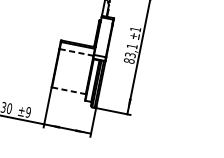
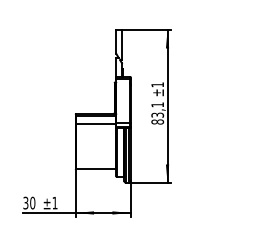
line: (76, 52) -> (96, 124), dashed -> solid
line: (69, 90) -> (96, 169), dashed -> solid
text: (28, 111) -> (54, 202), ±9 -> ±1

